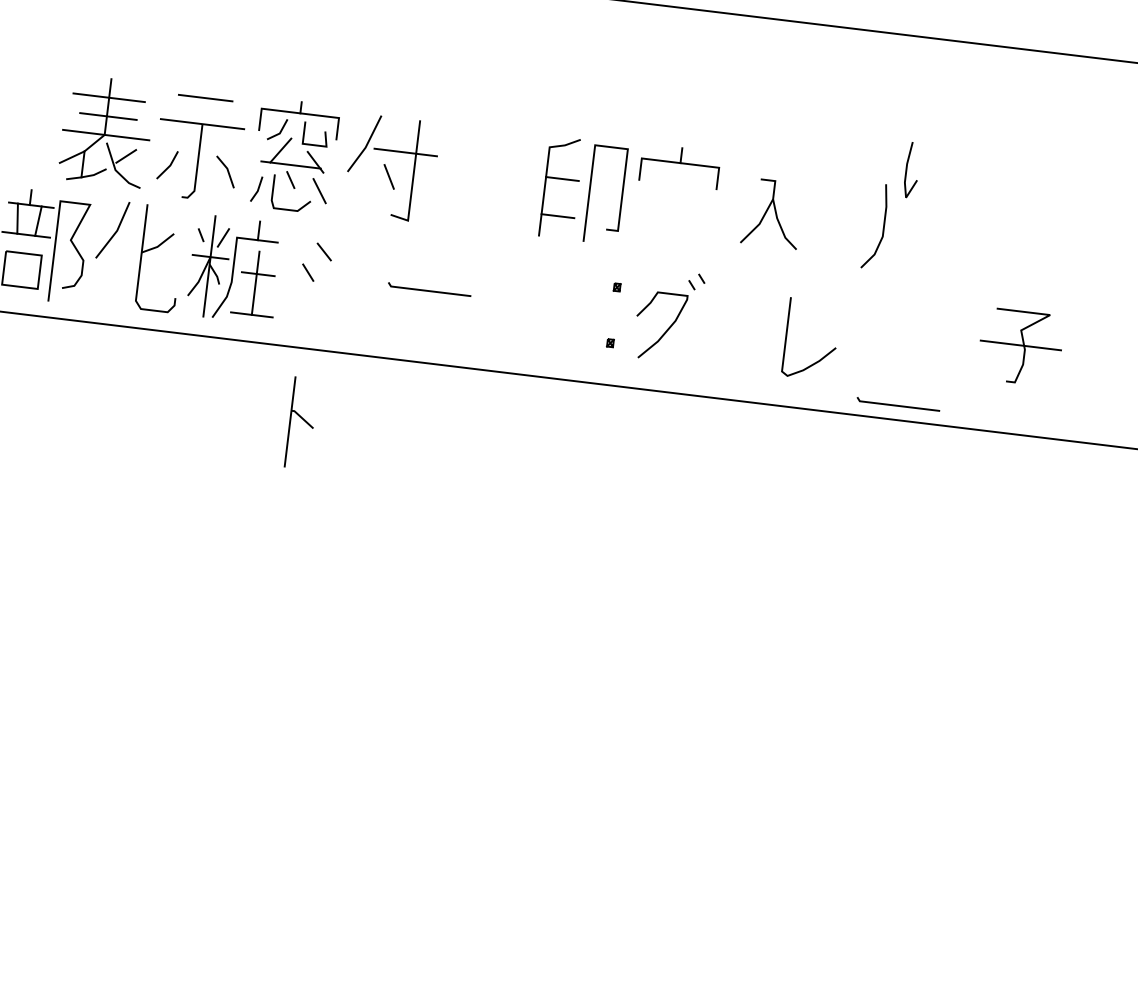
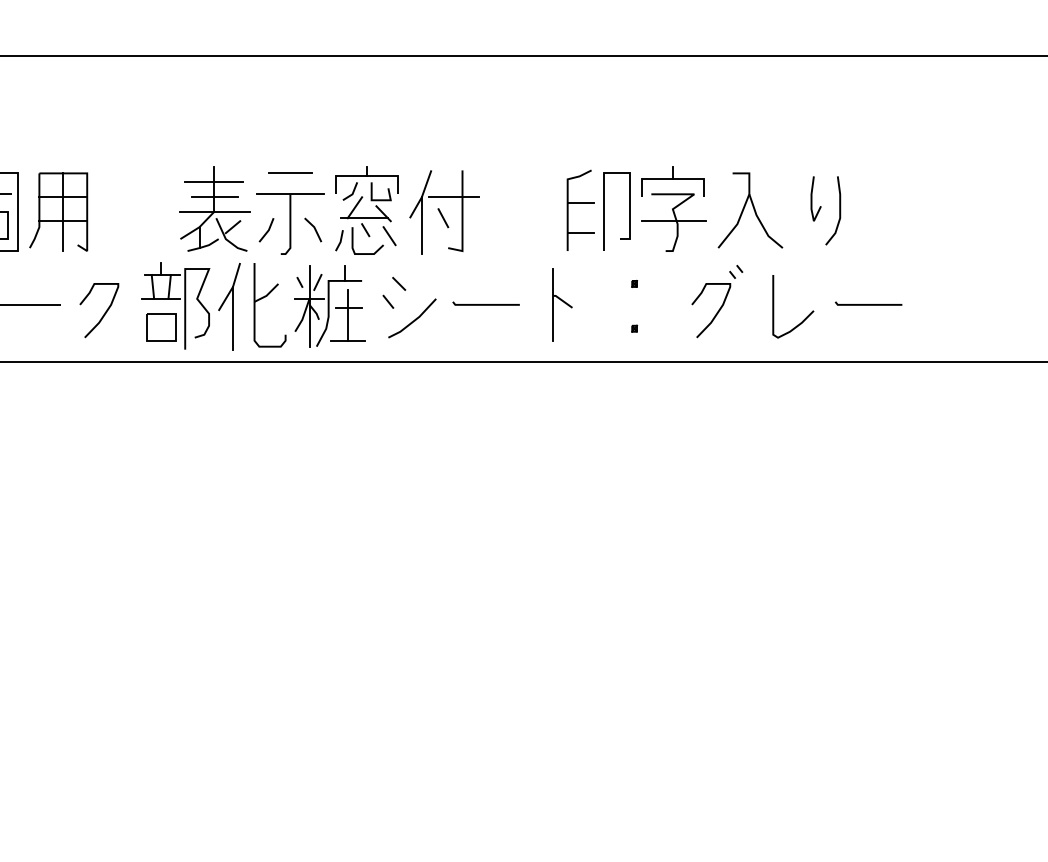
line: (907, 169) -> (812, 198), moved
line: (360, 182) -> (421, 225), added
part: (772, 213) -> (750, 210), size x1.43
line: (113, 268) -> (233, 317), added
line: (338, 298) -> (414, 319), added
part: (669, 315) -> (717, 301), moved
part: (1020, 346) -> (673, 222), moved
line: (898, 405) -> (868, 304), moved
part: (301, 422) -> (562, 304), moved

